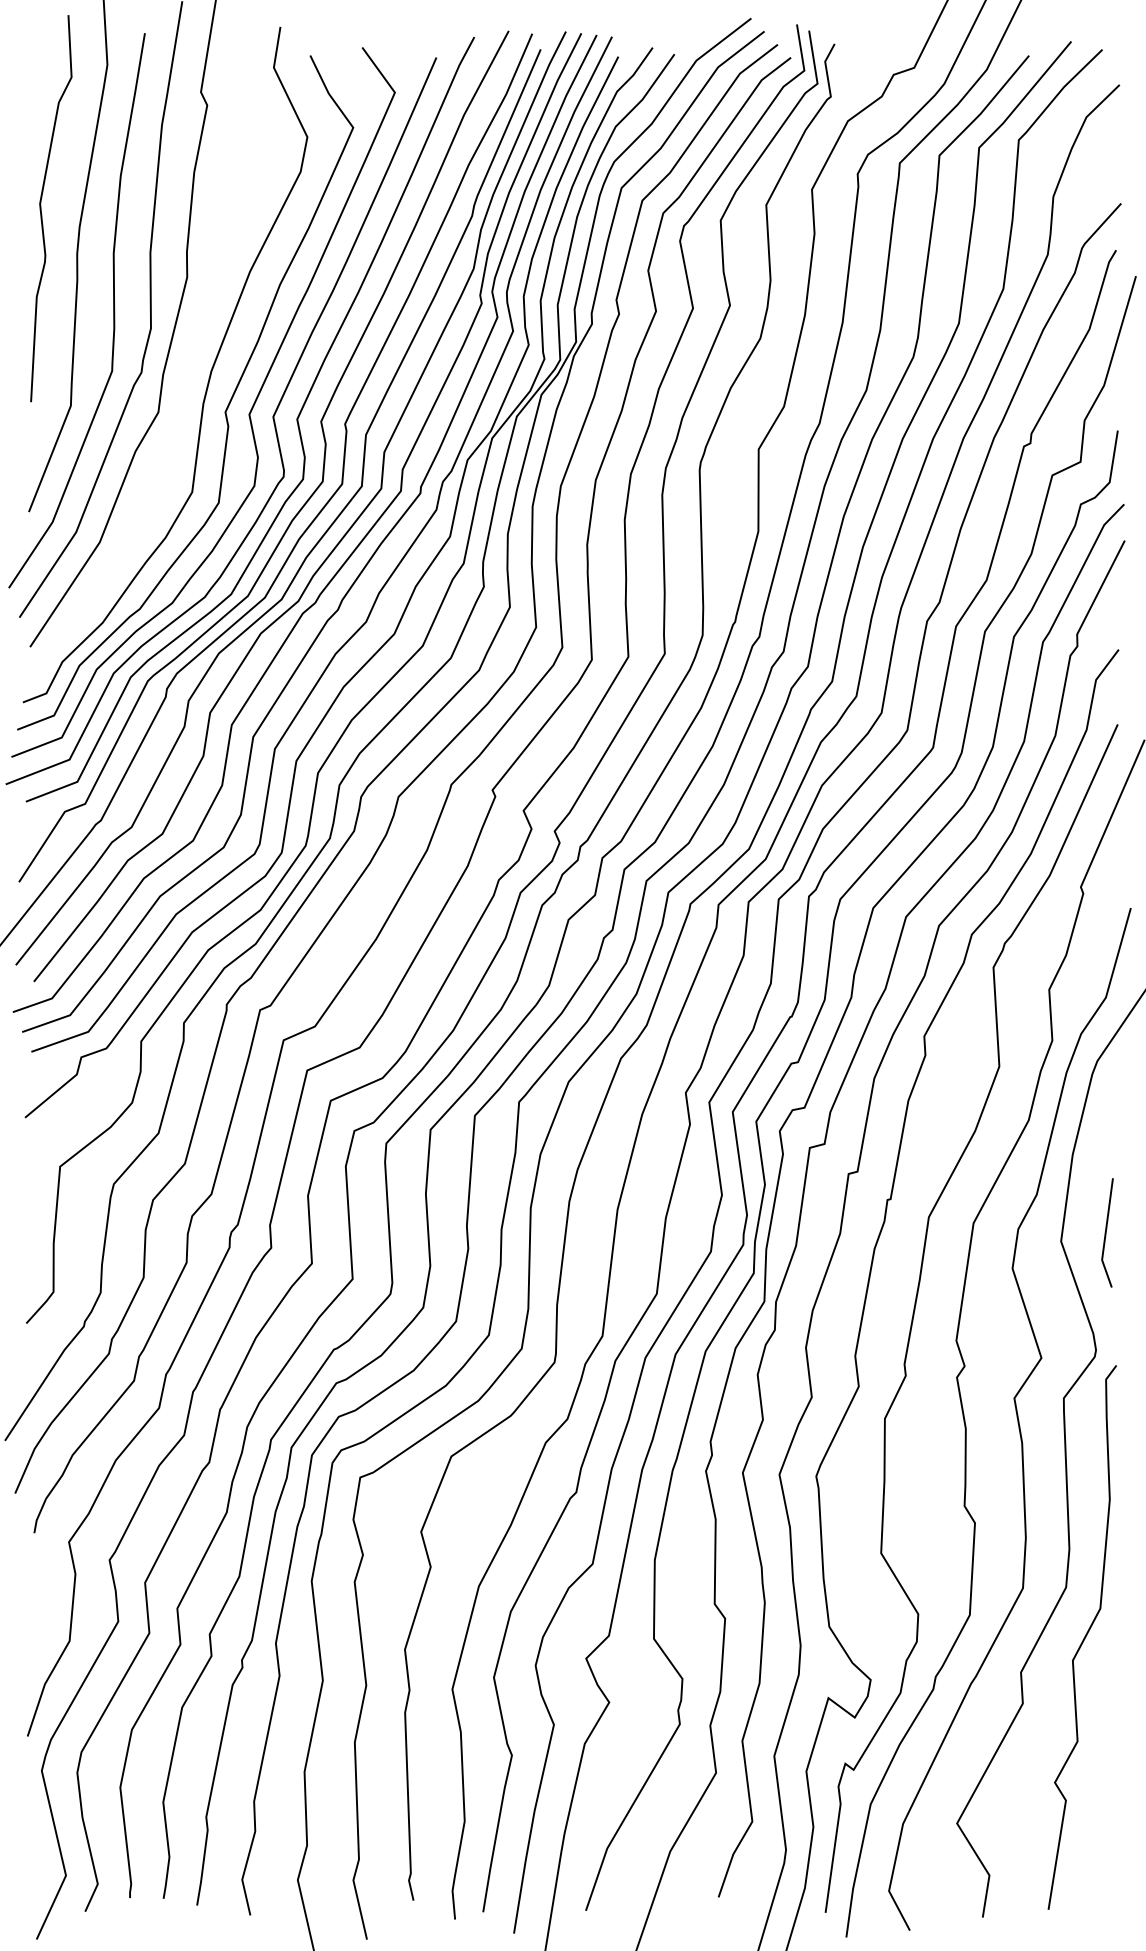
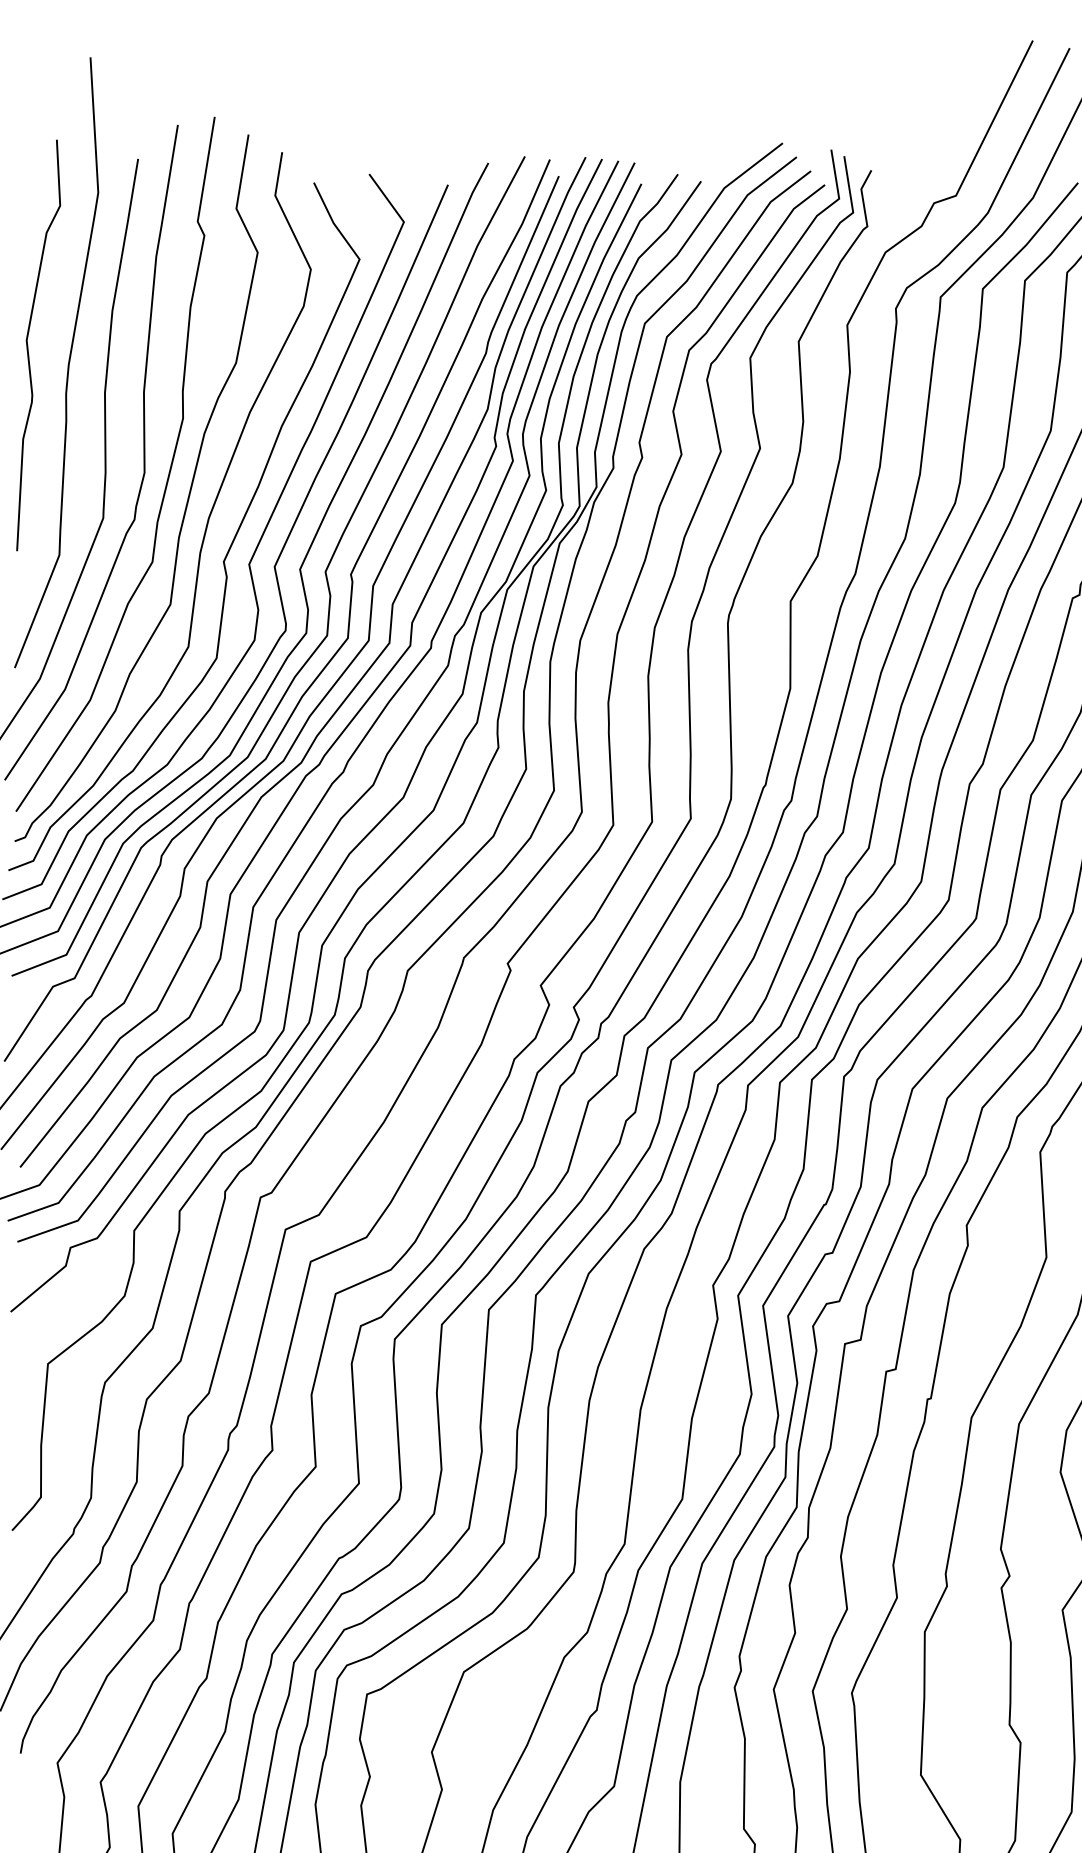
curve: (190, 355) -> (186, 501), added

